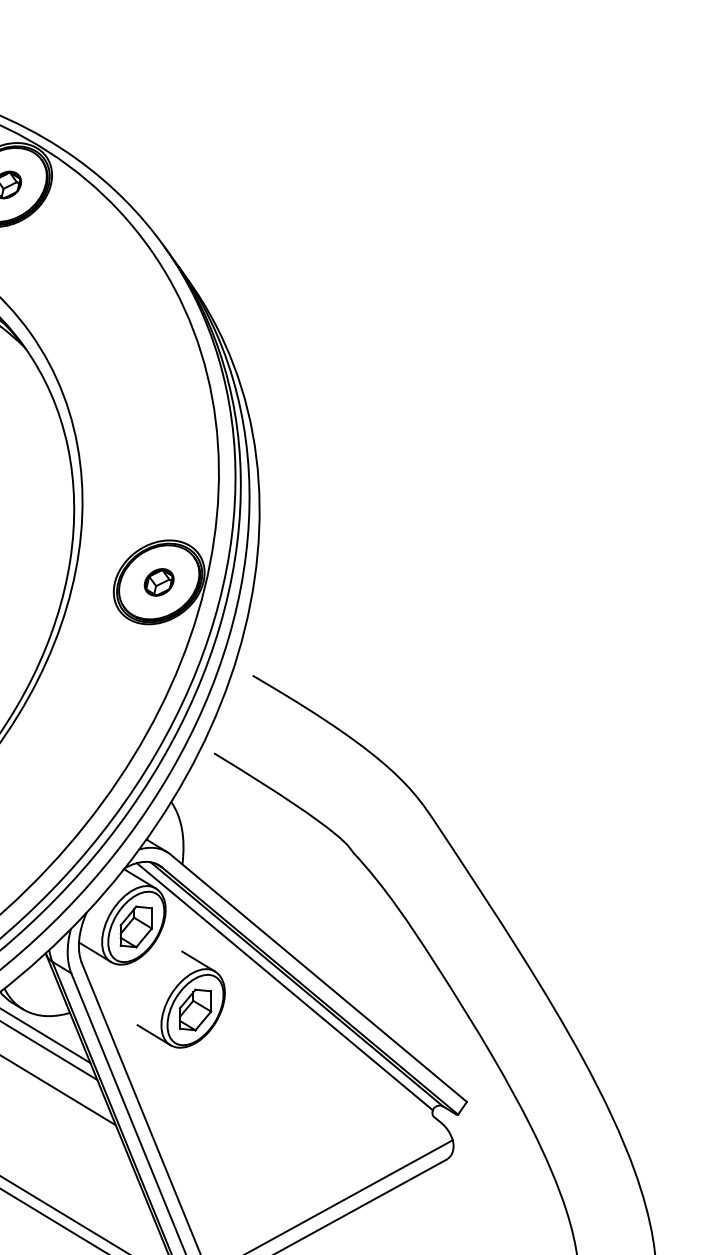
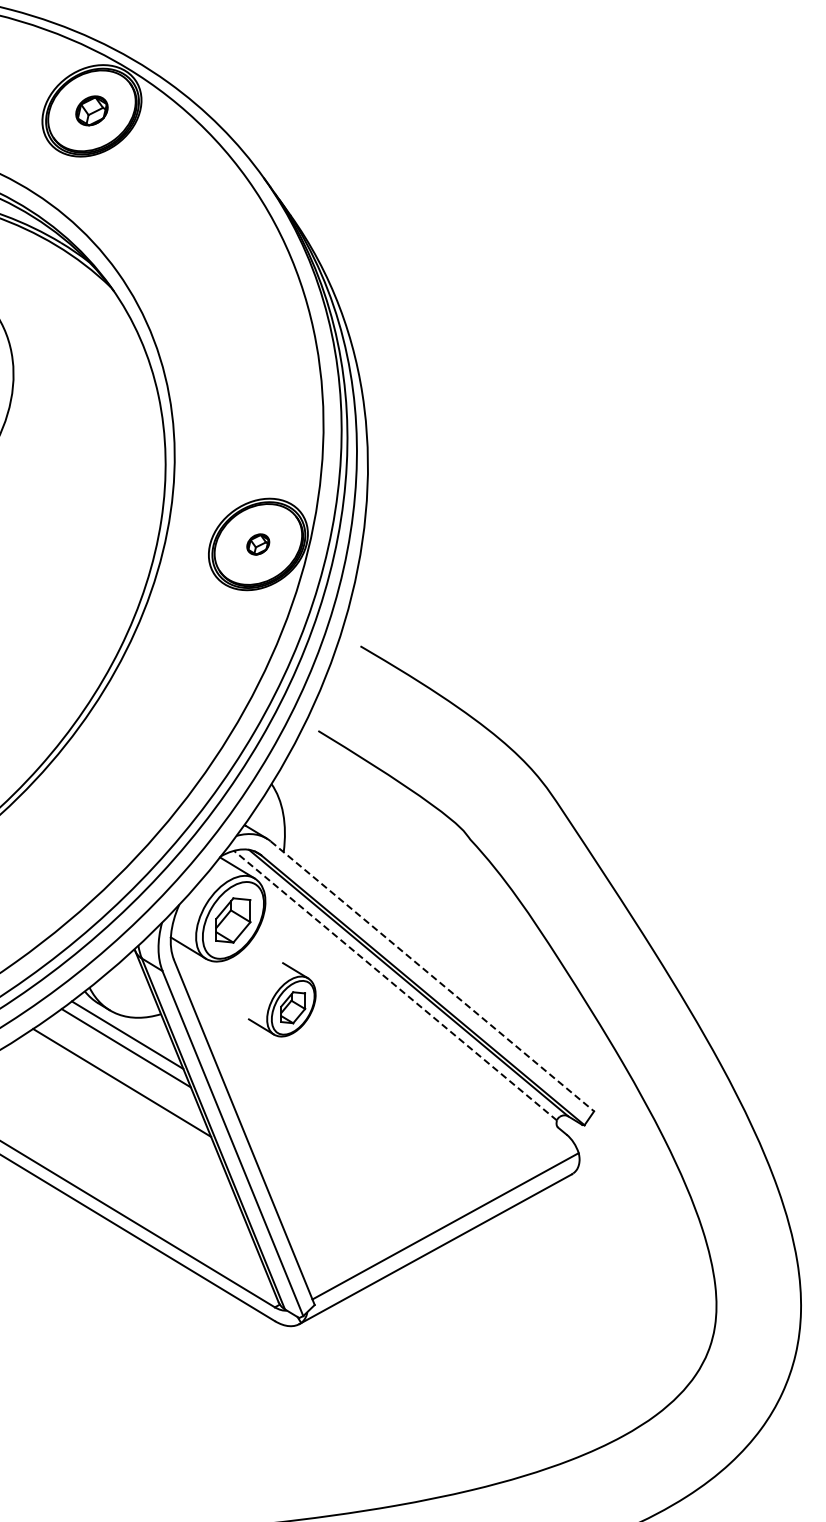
part: (158, 582) -> (257, 544), size x0.7
line: (318, 978) -> (432, 976), solid -> dashed
line: (284, 986) -> (395, 985), solid -> dashed
part: (180, 999) -> (281, 999), size x0.7

